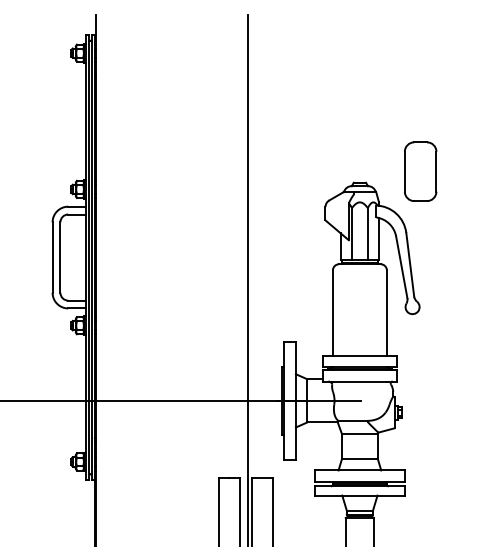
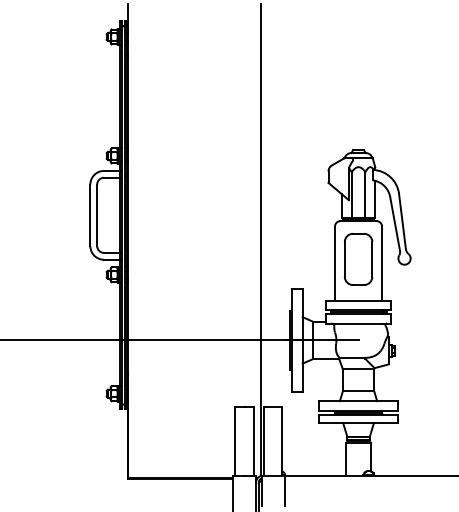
part: (420, 170) -> (358, 258), moved

